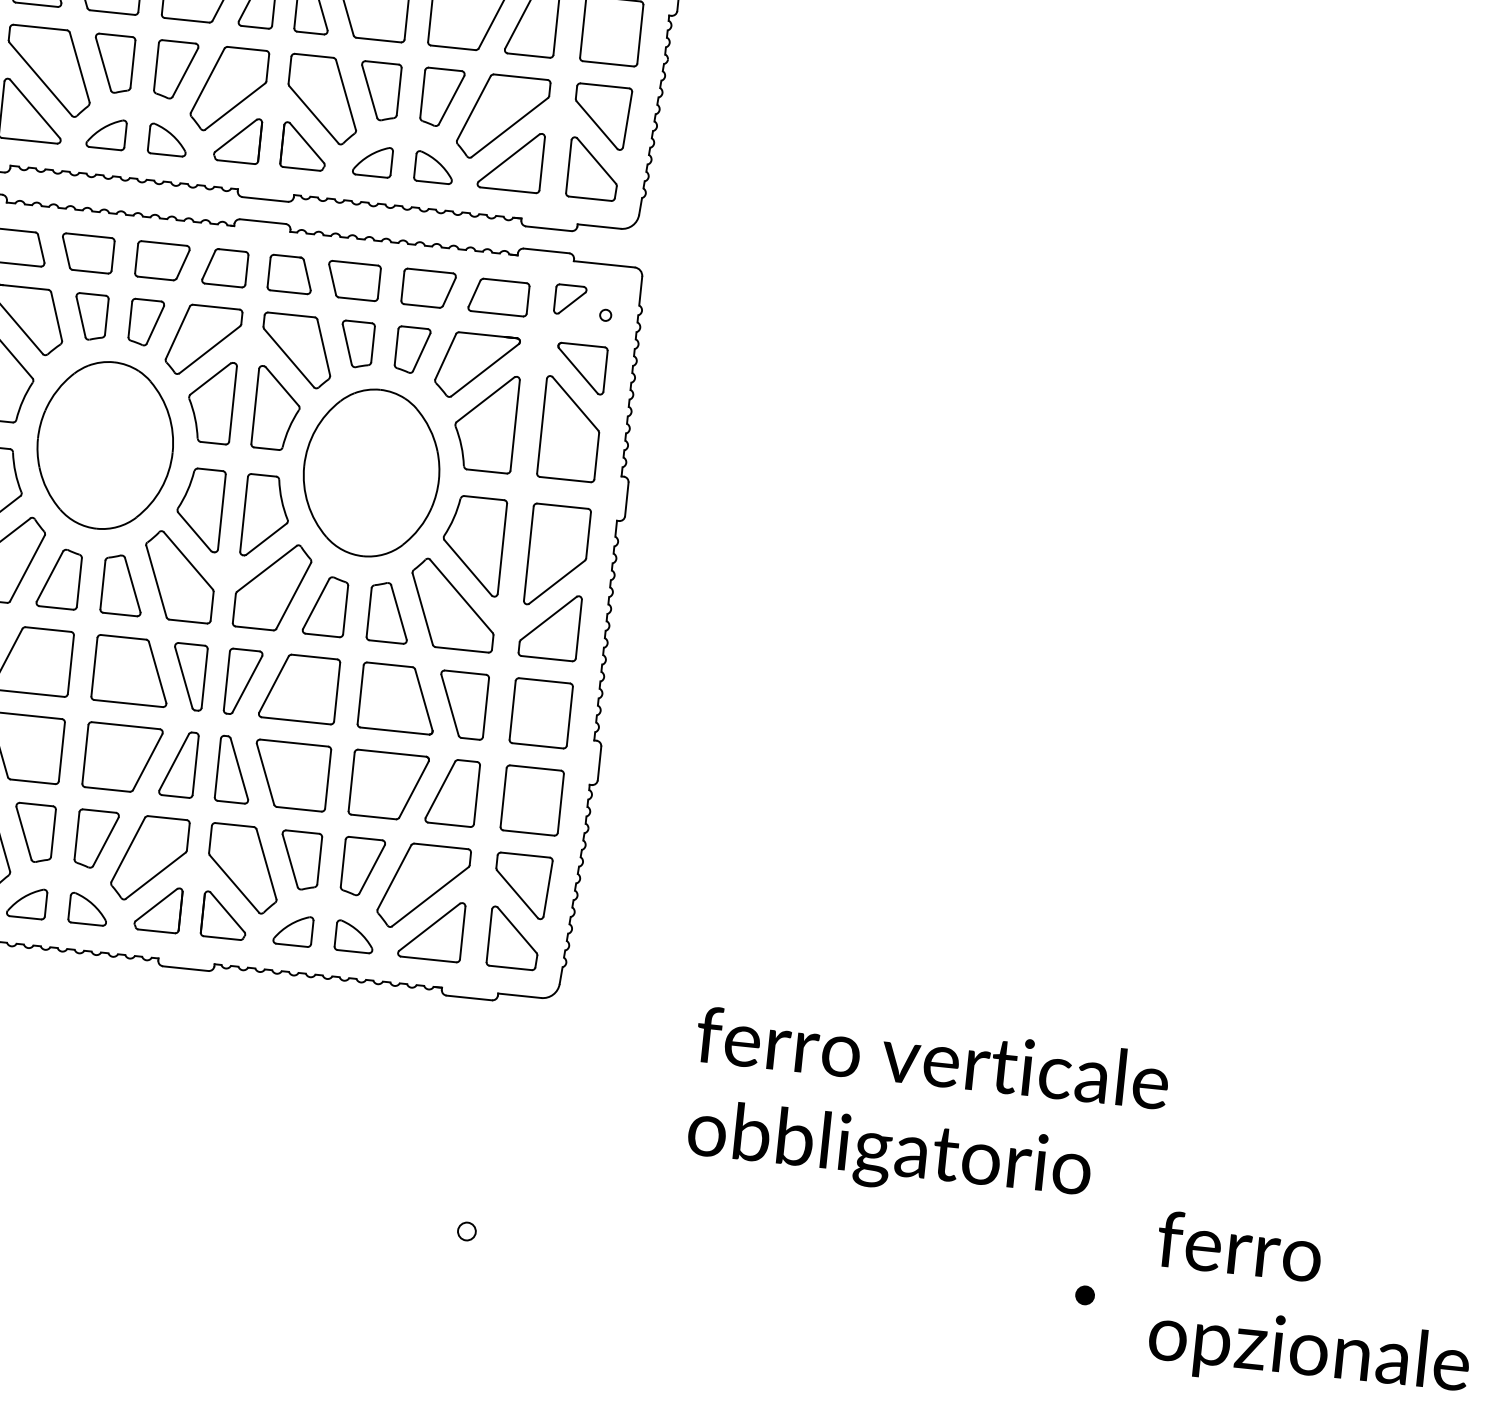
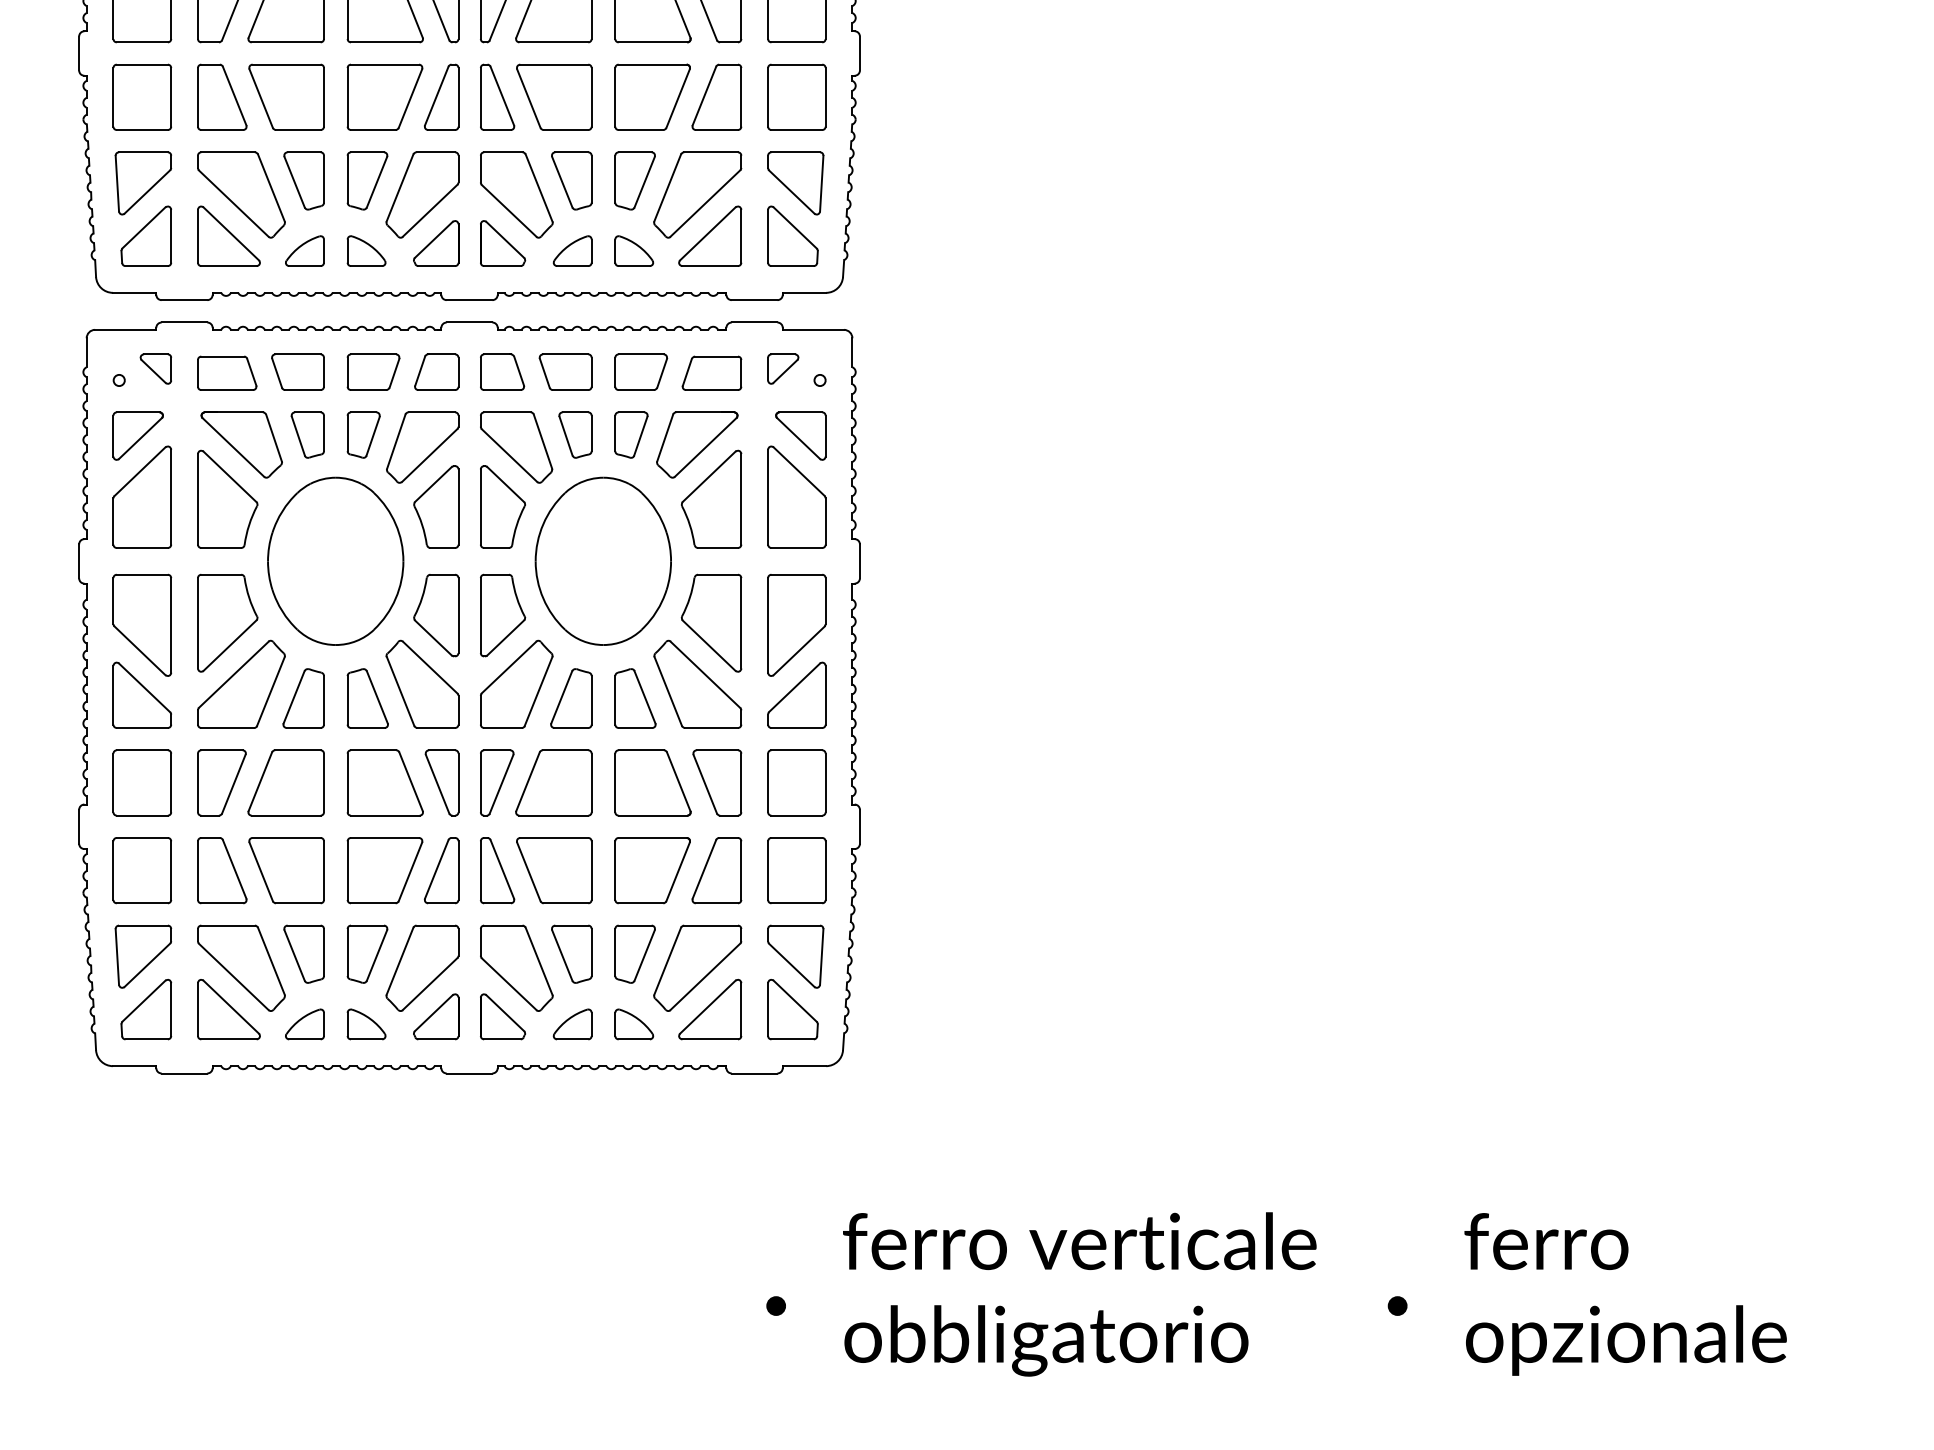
text: (927, 1110) -> (1079, 1294), moved
fill: (467, 1231) -> (776, 1305), added

